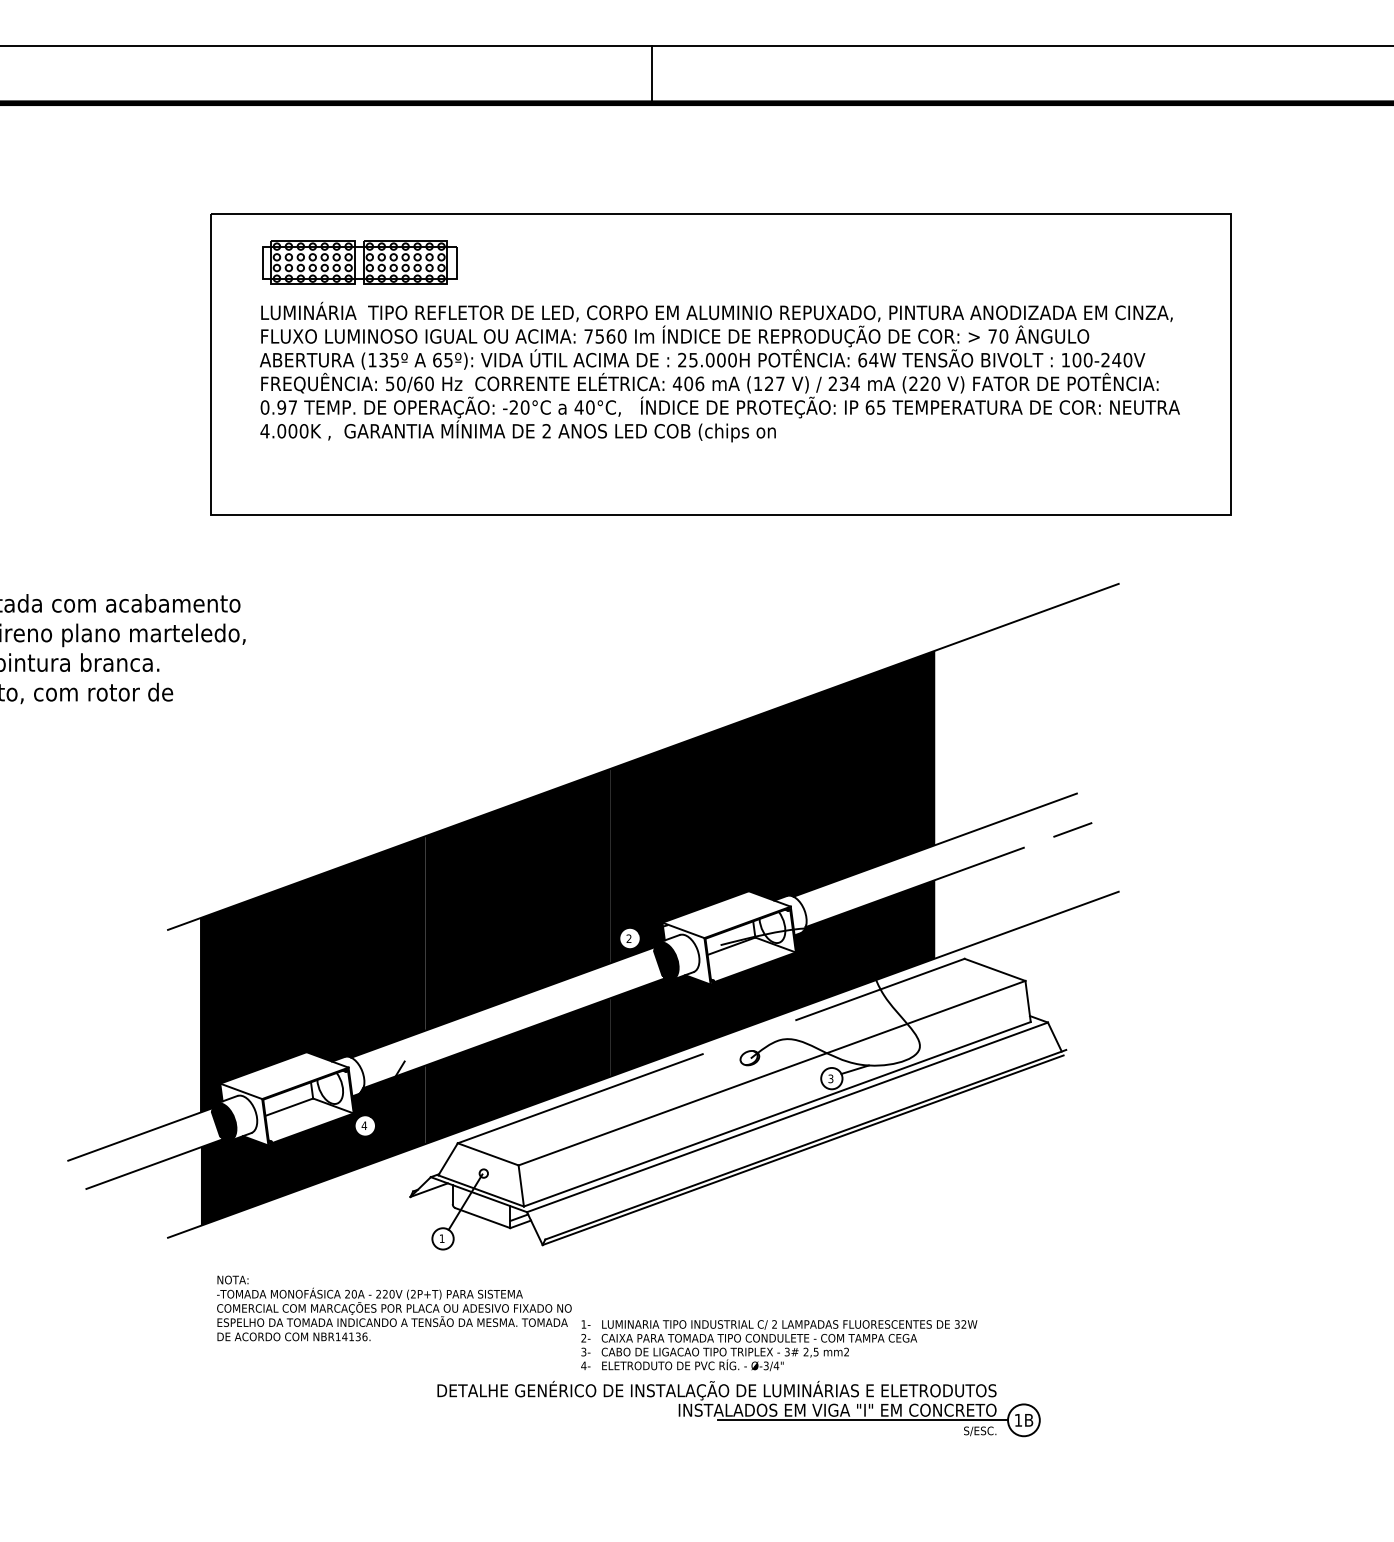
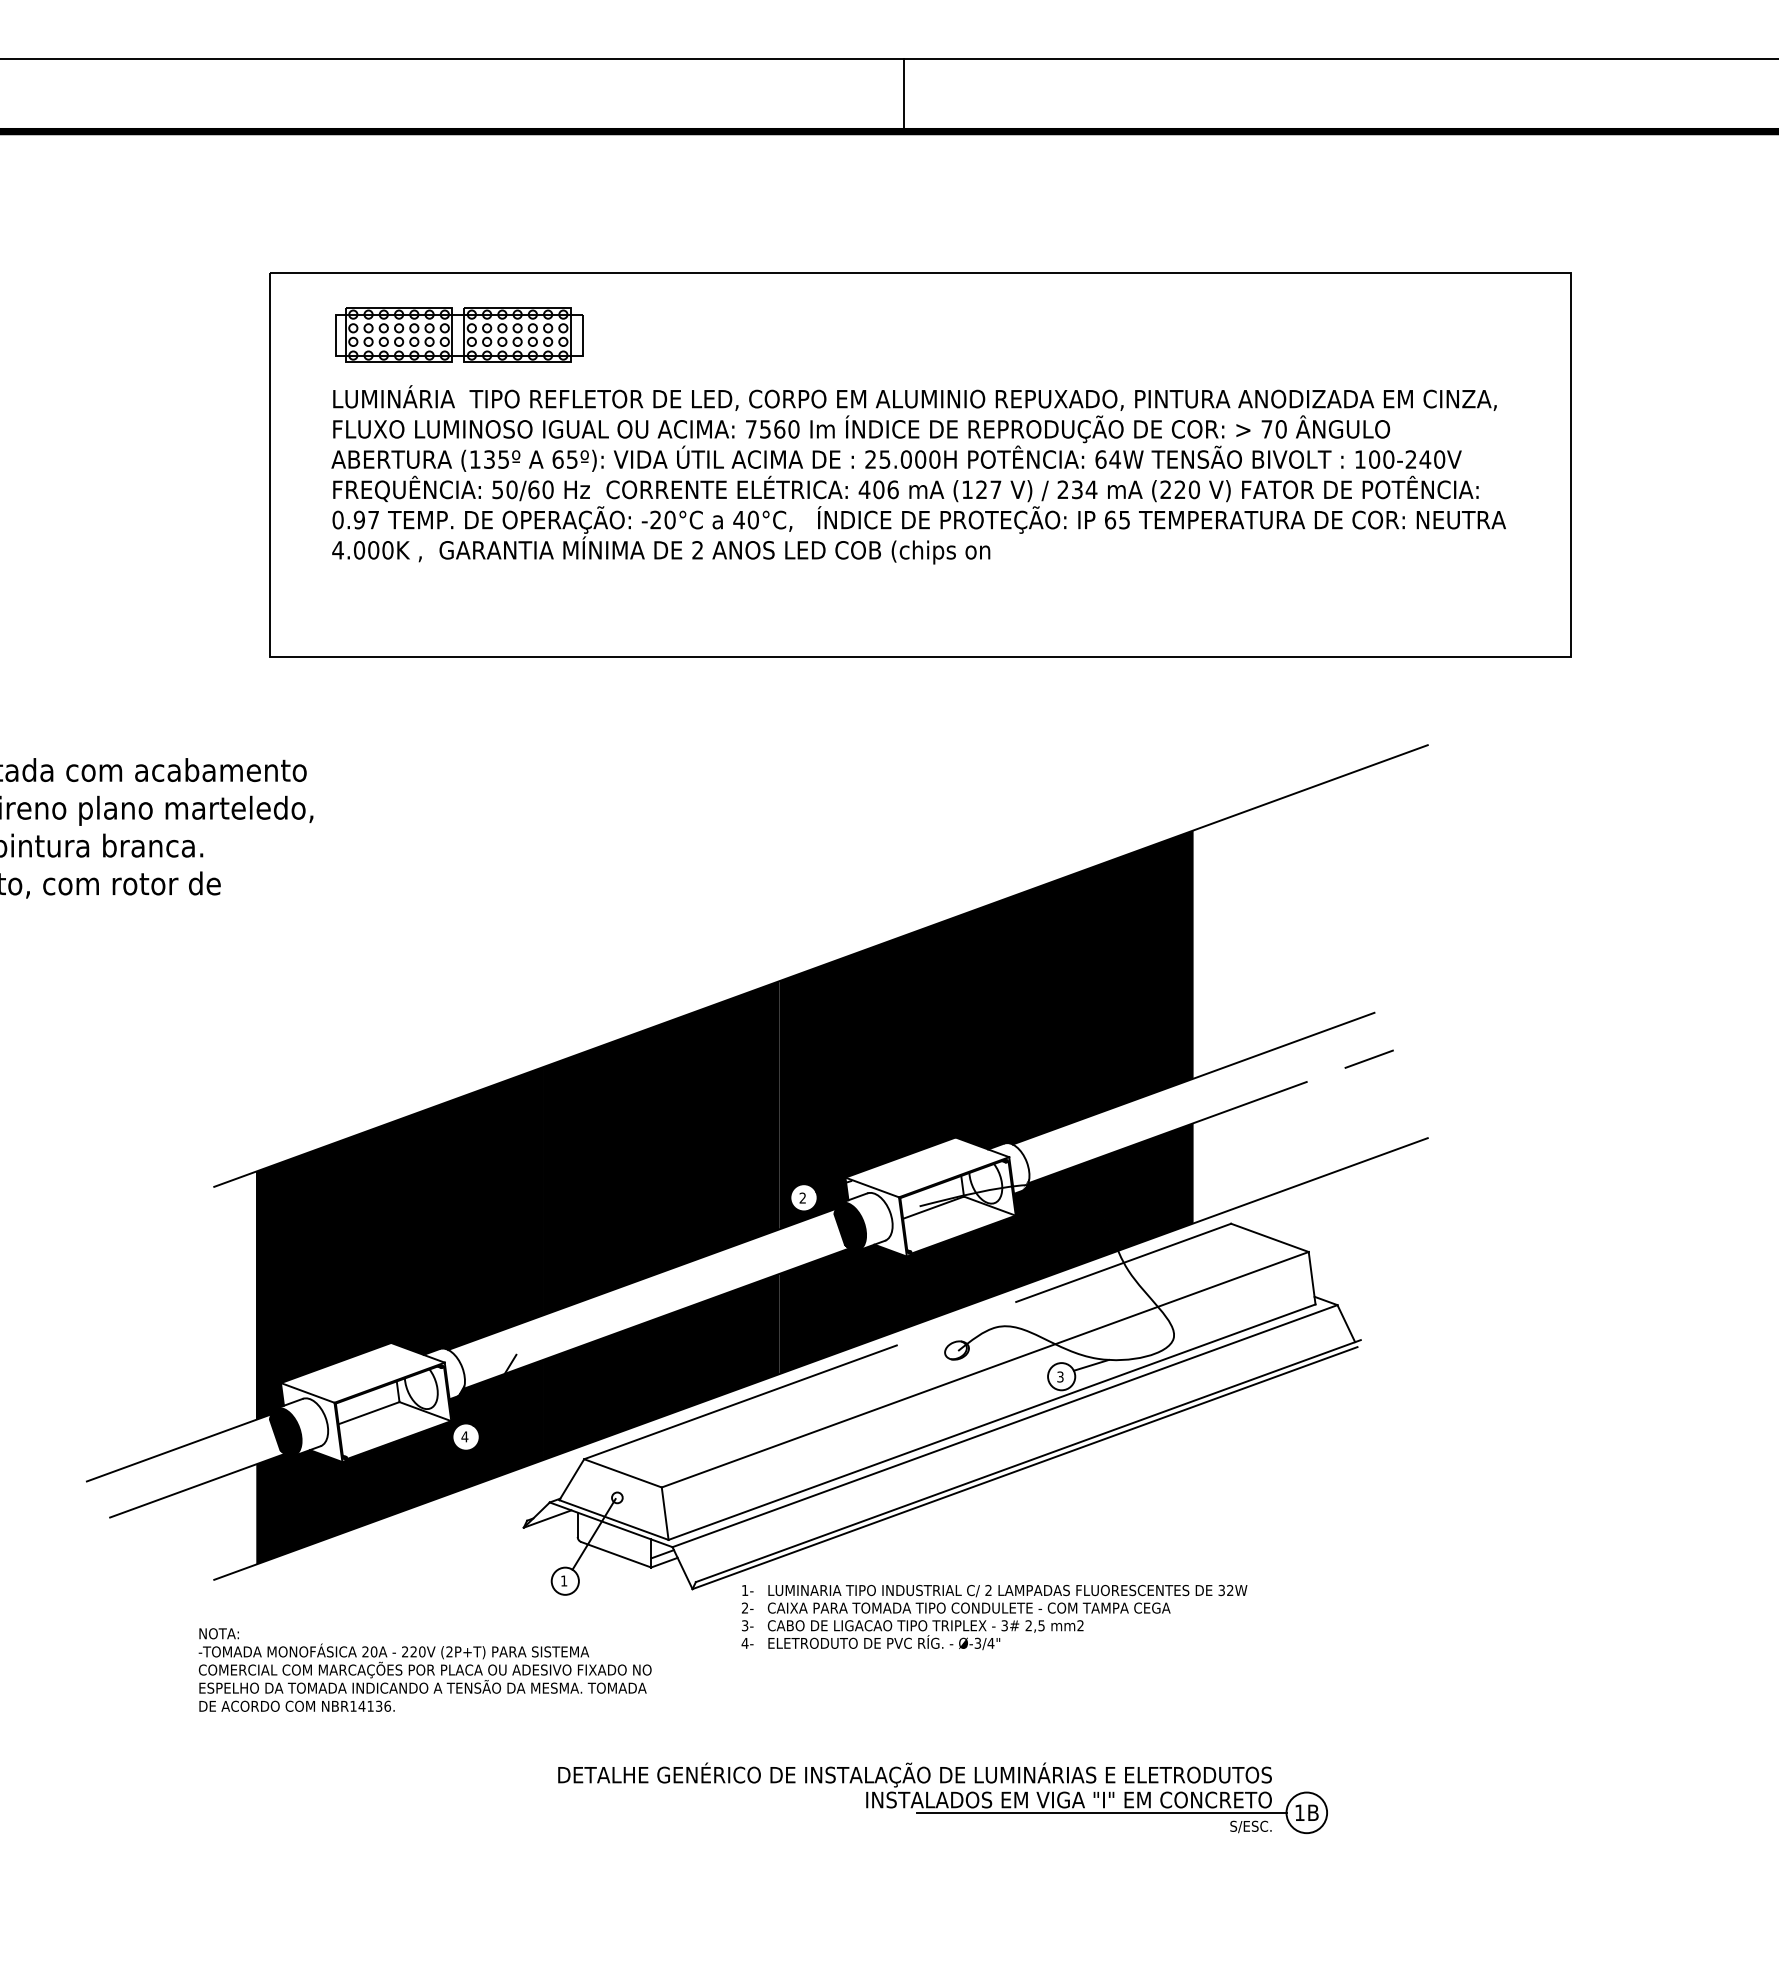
line: (651, 74) -> (904, 95), moved
text: (393, 1308) -> (424, 1669), moved
text: (779, 1345) -> (994, 1617), moved

